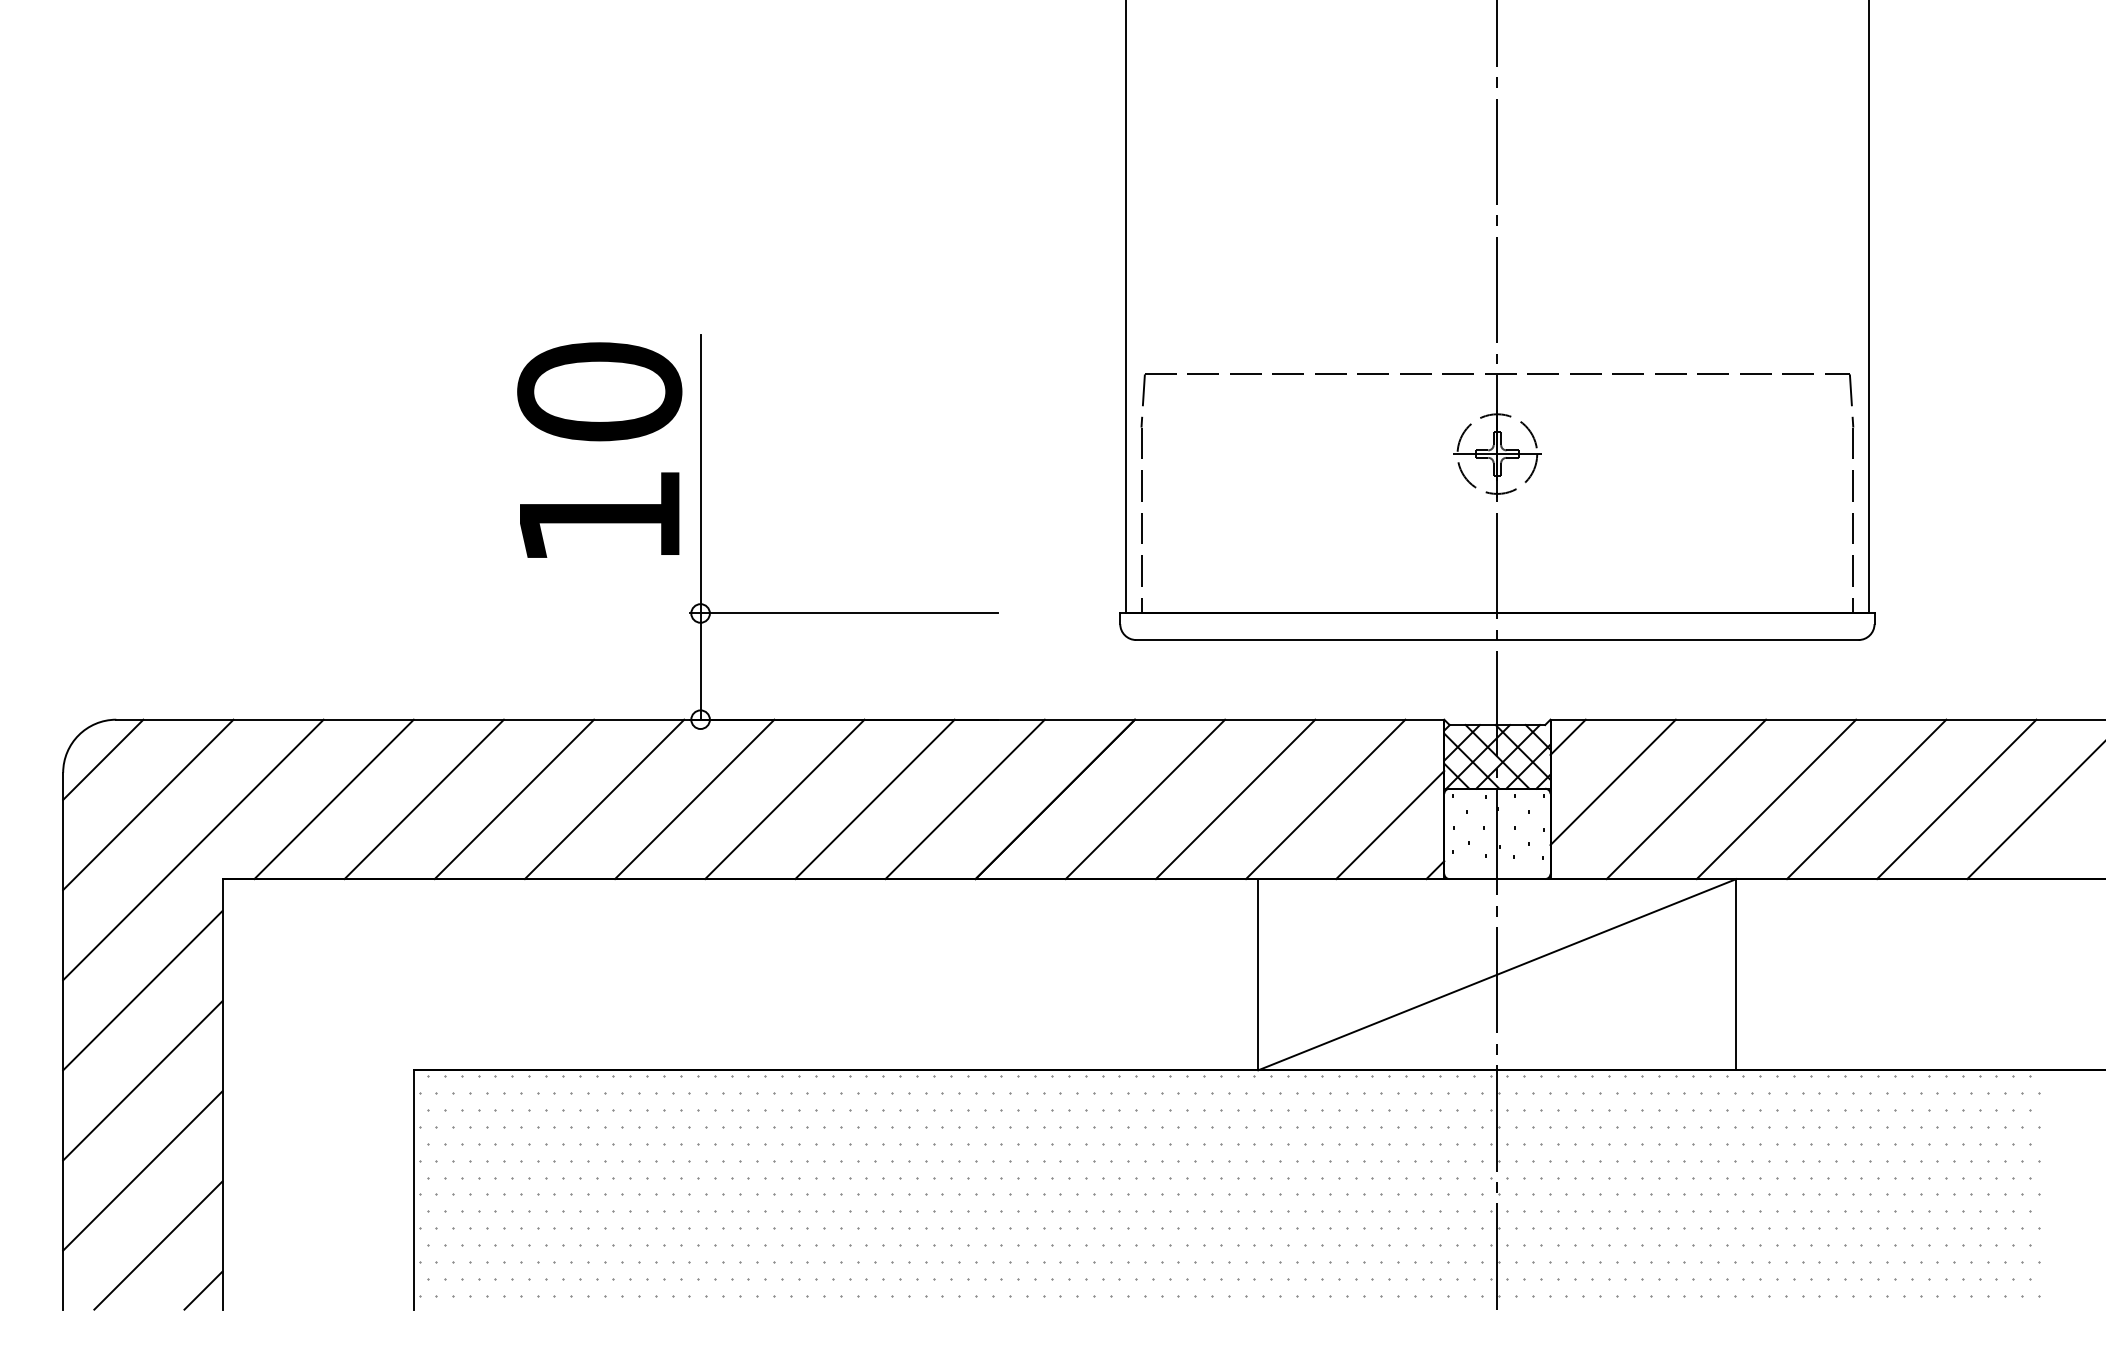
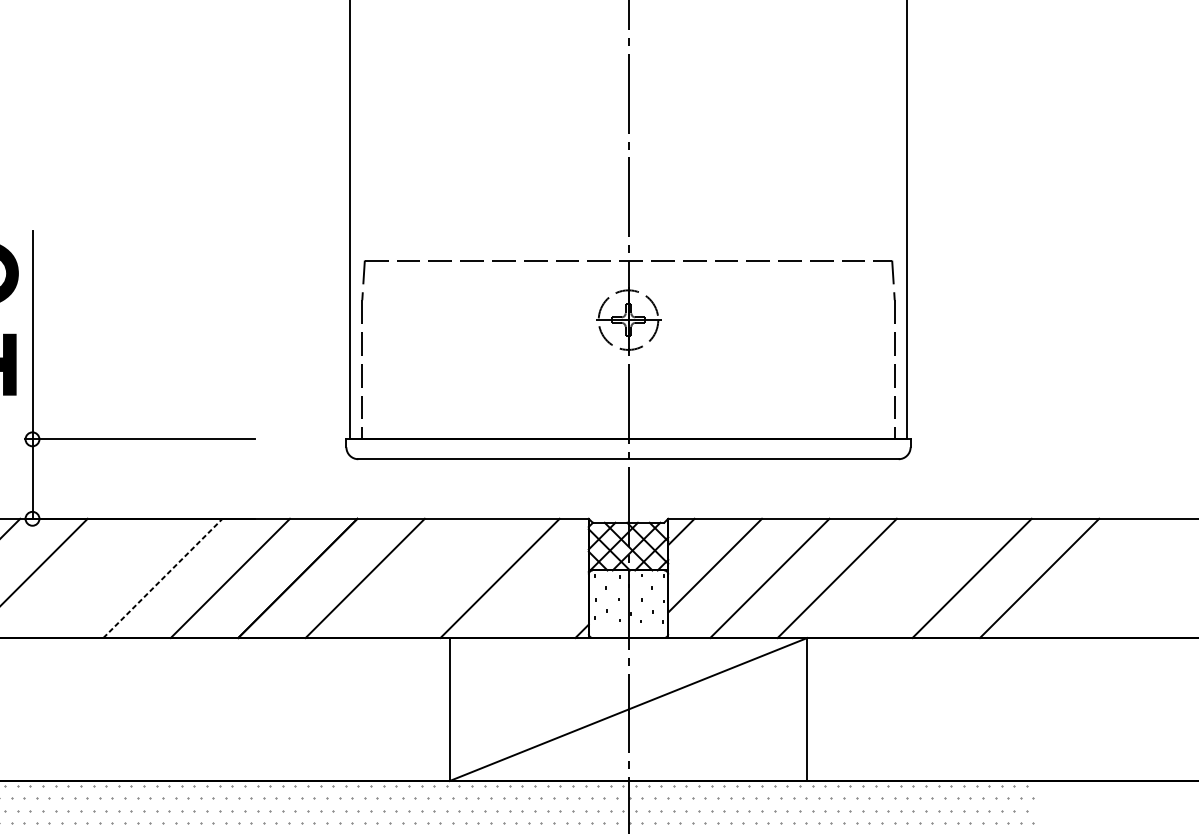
line: (784, 799) -> (95, 578), removed
line: (875, 799) -> (163, 578), solid -> dashed
line: (1235, 799) -> (432, 578), removed
line: (1866, 799) -> (904, 578), removed
line: (1390, 825) -> (548, 597), removed

